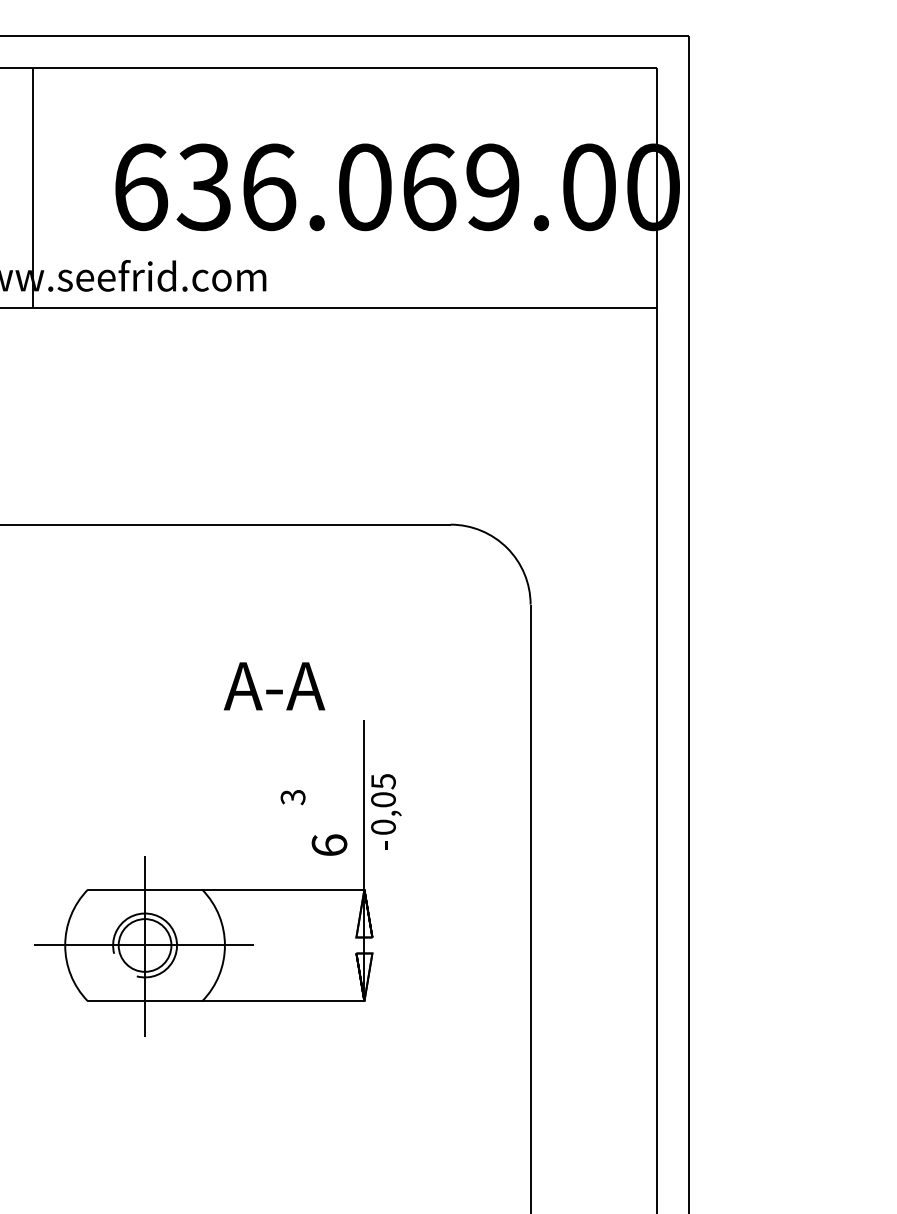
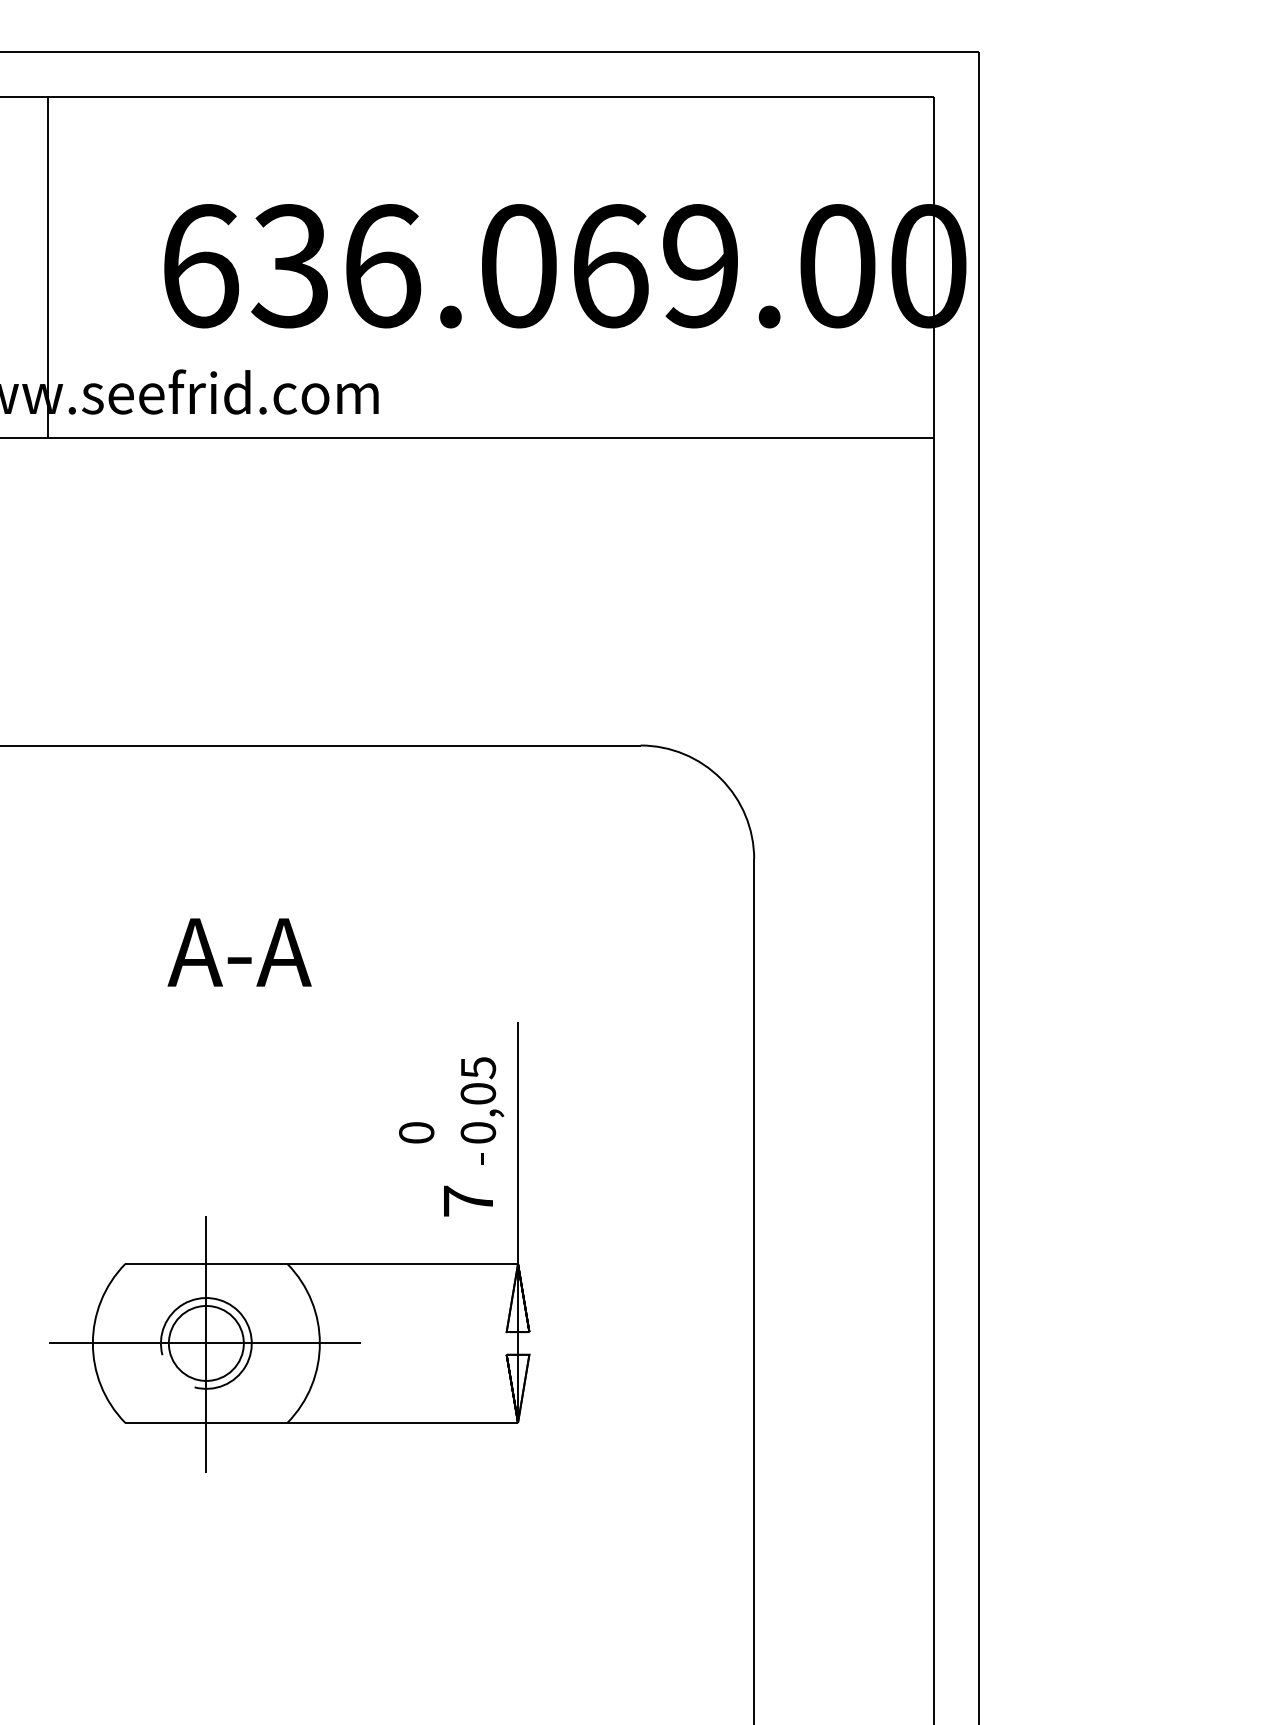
text: (274, 686) -> (239, 952), moved
text: (292, 797) -> (415, 1133), 3 -> 0
text: (386, 811) -> (482, 1110), moved
text: (329, 845) -> (468, 1201), 6 -> 7

